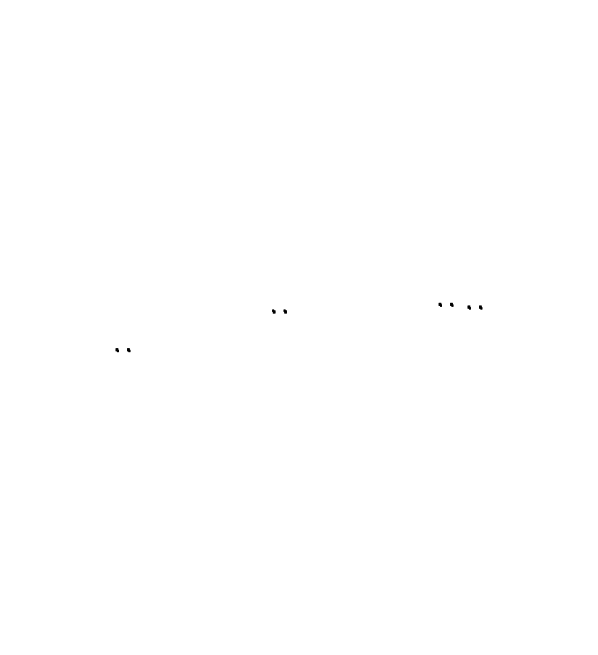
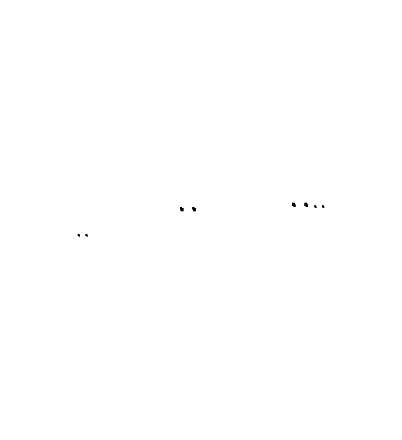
part: (445, 304) -> (299, 204), size x1.6
part: (278, 311) -> (187, 209), size x1.6

